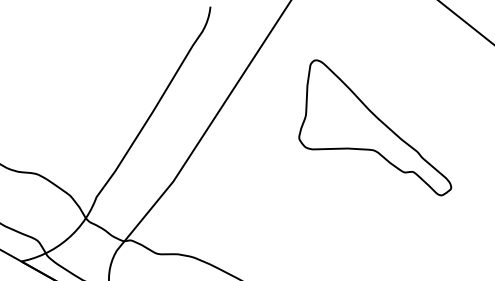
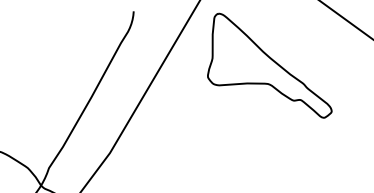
part: (375, 127) -> (268, 65), moved

